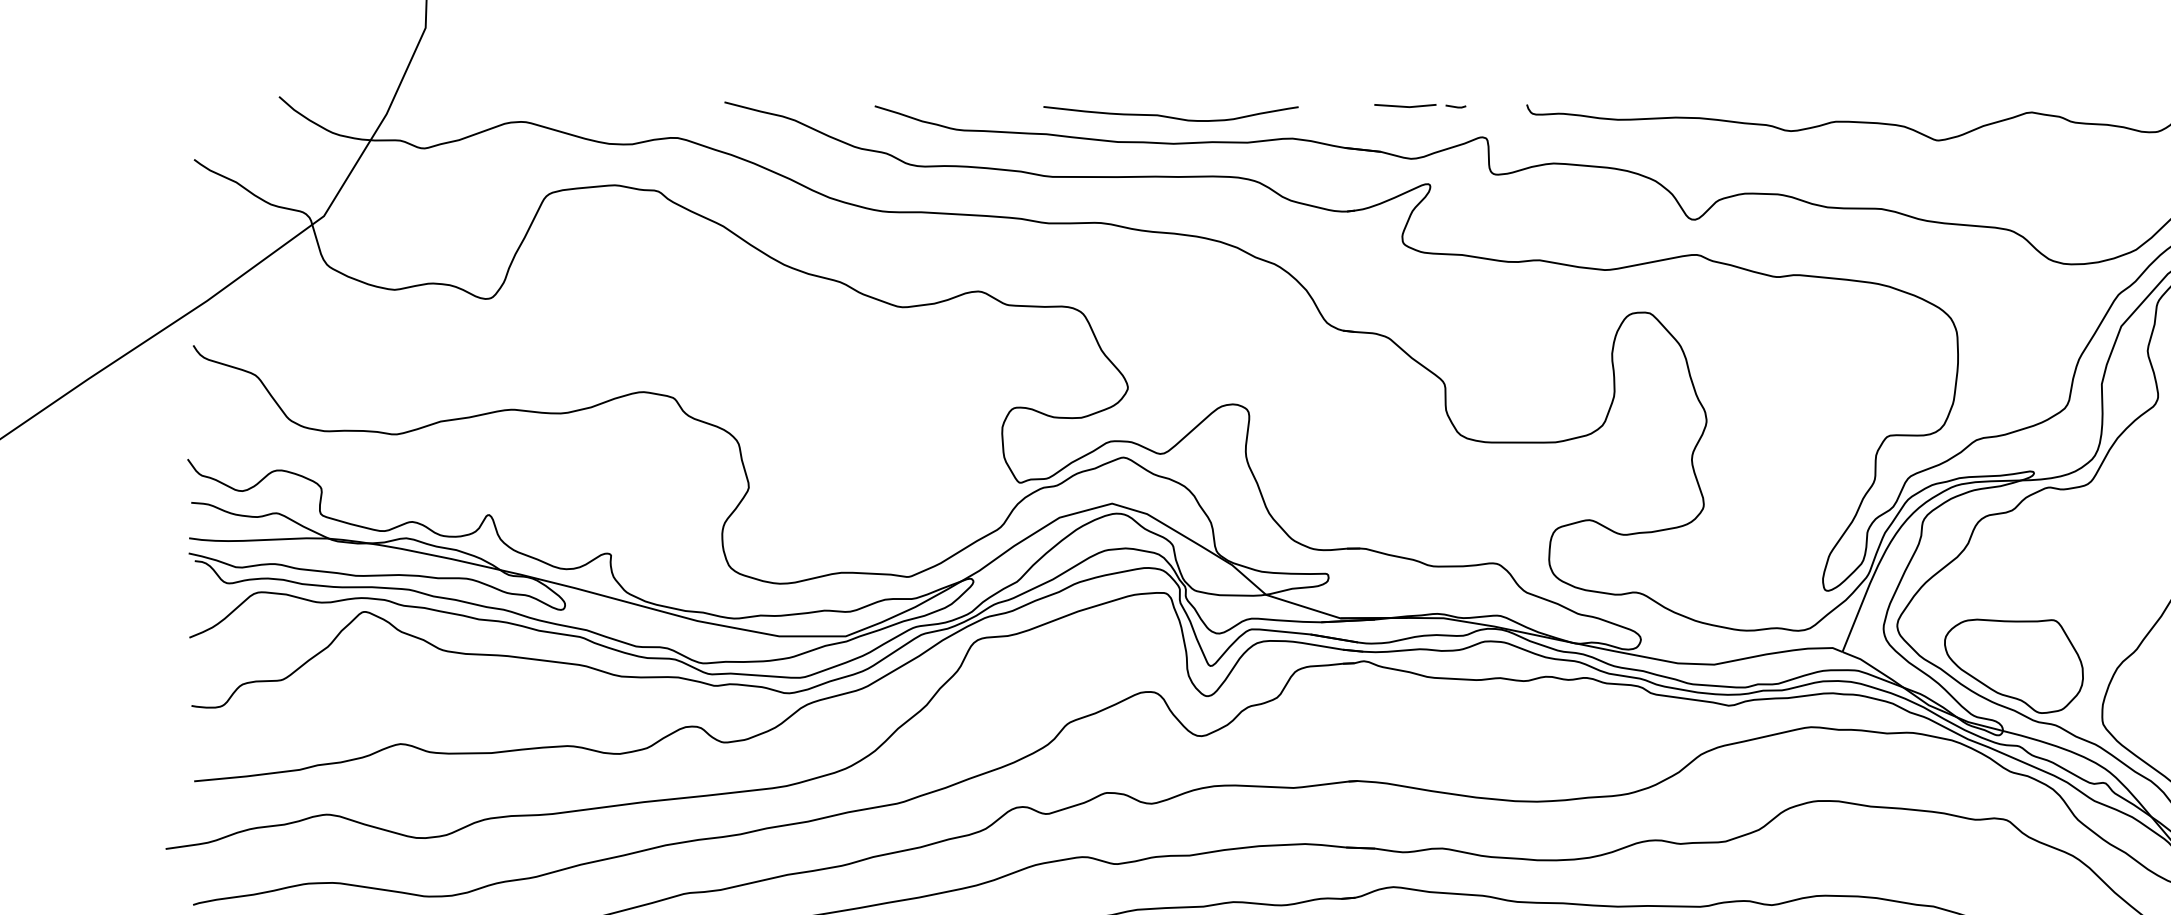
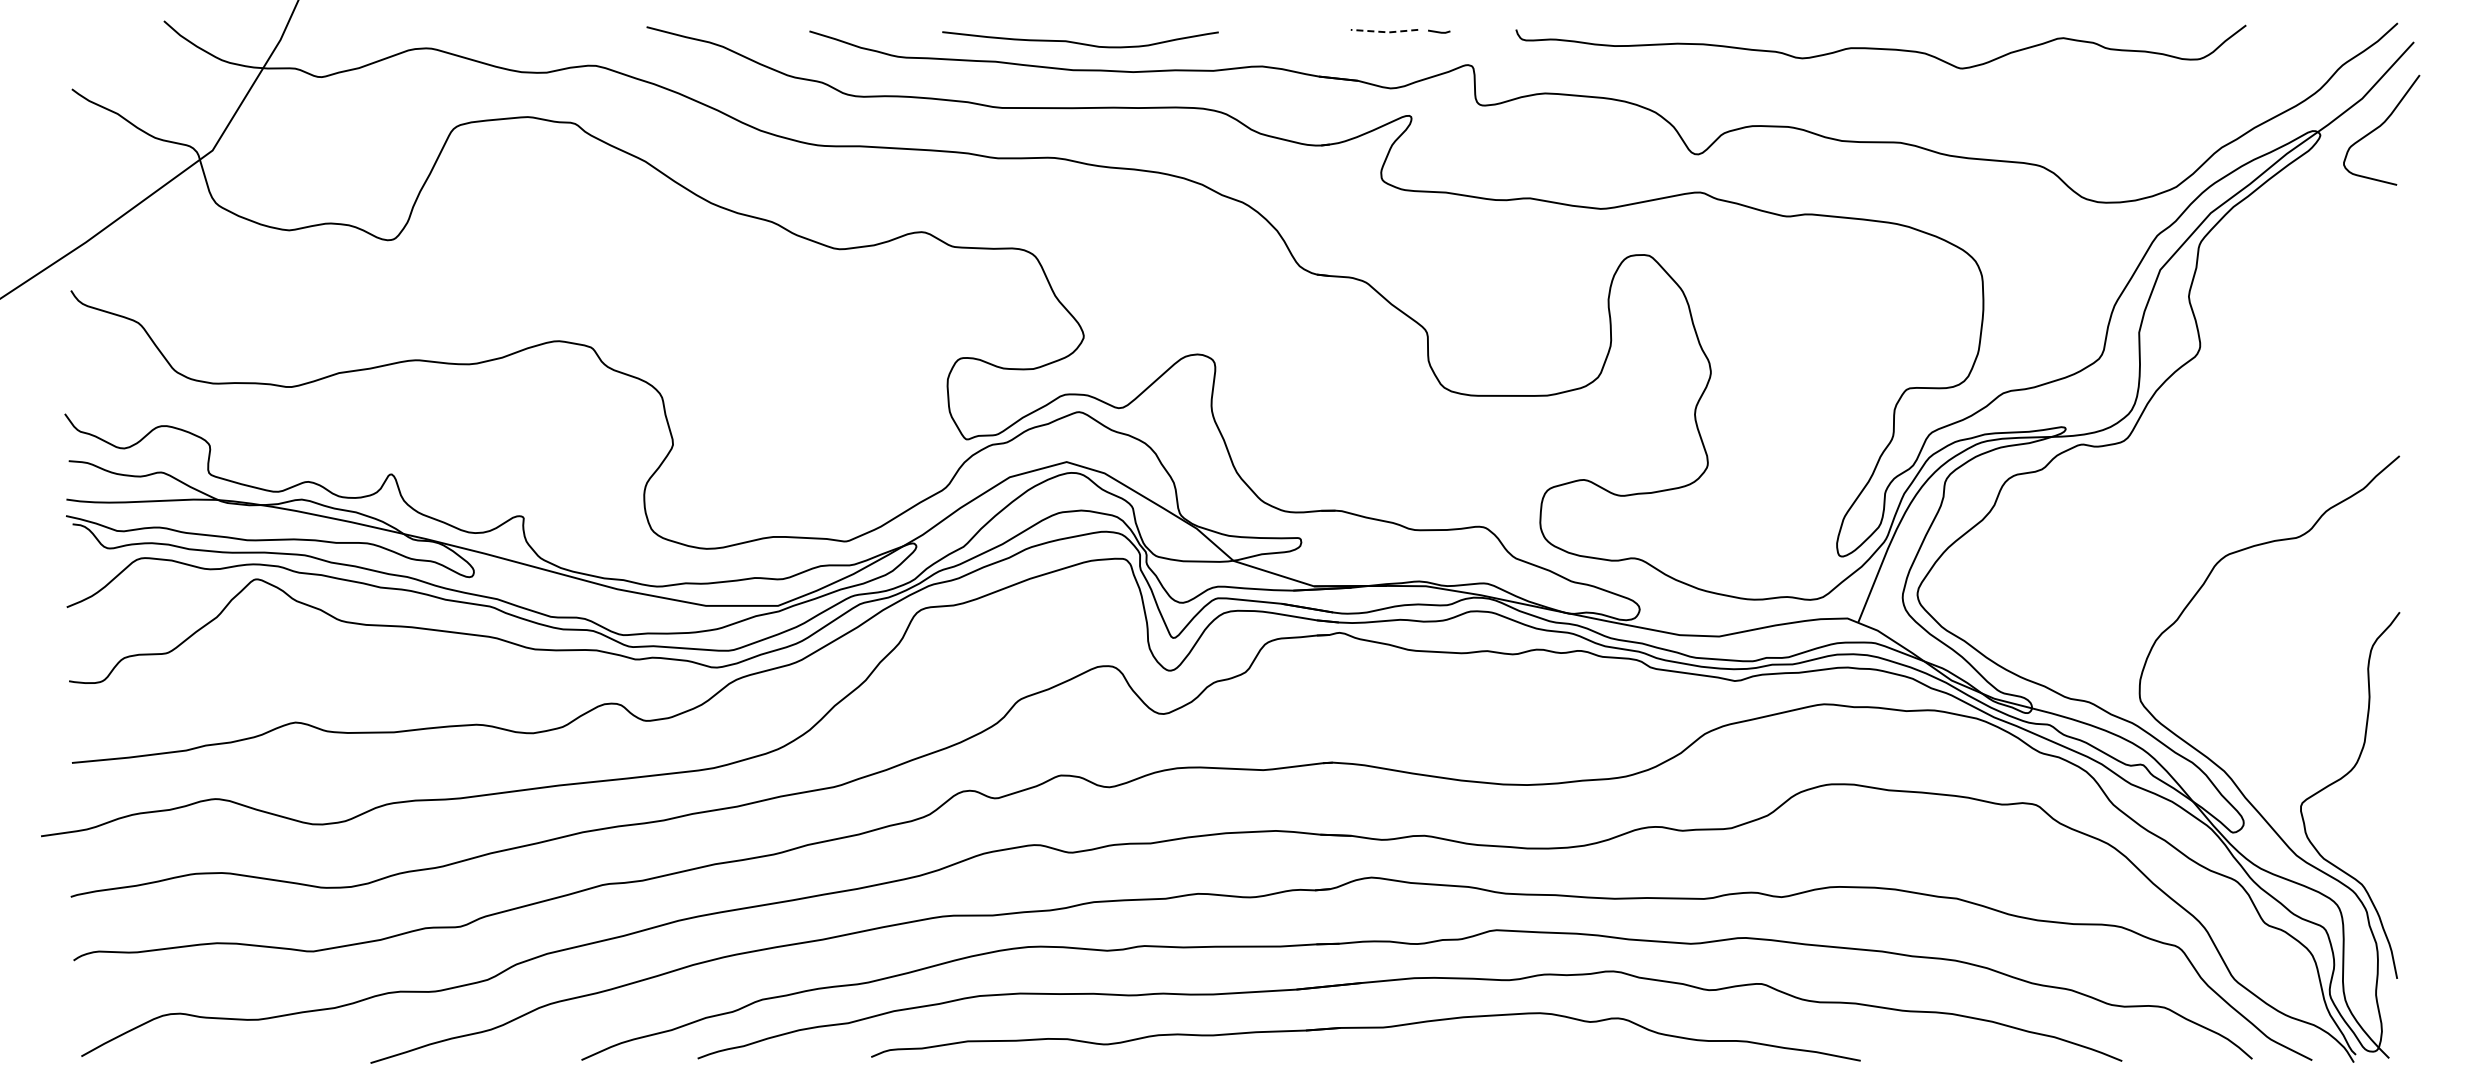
line: (1406, 107) -> (1385, 32), solid -> dashed
curve: (1171, 116) -> (1080, 42), moved
part: (2013, 665) -> (2043, 637), removed

